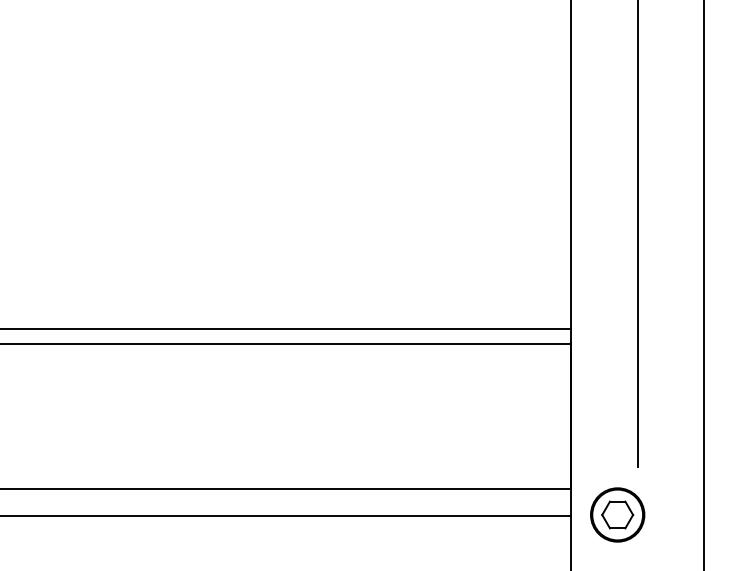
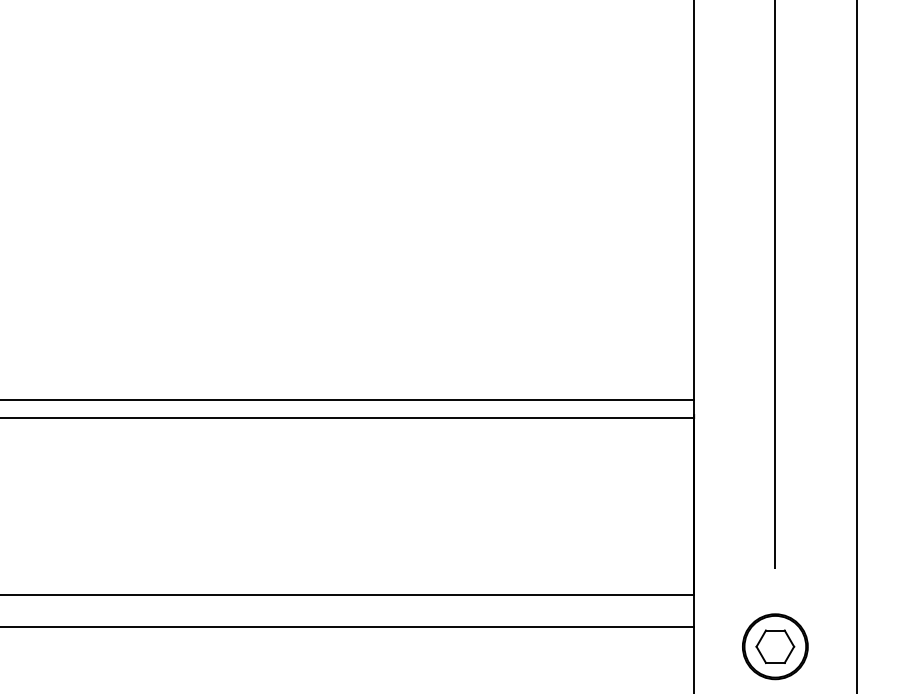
part: (617, 514) -> (775, 646), moved

